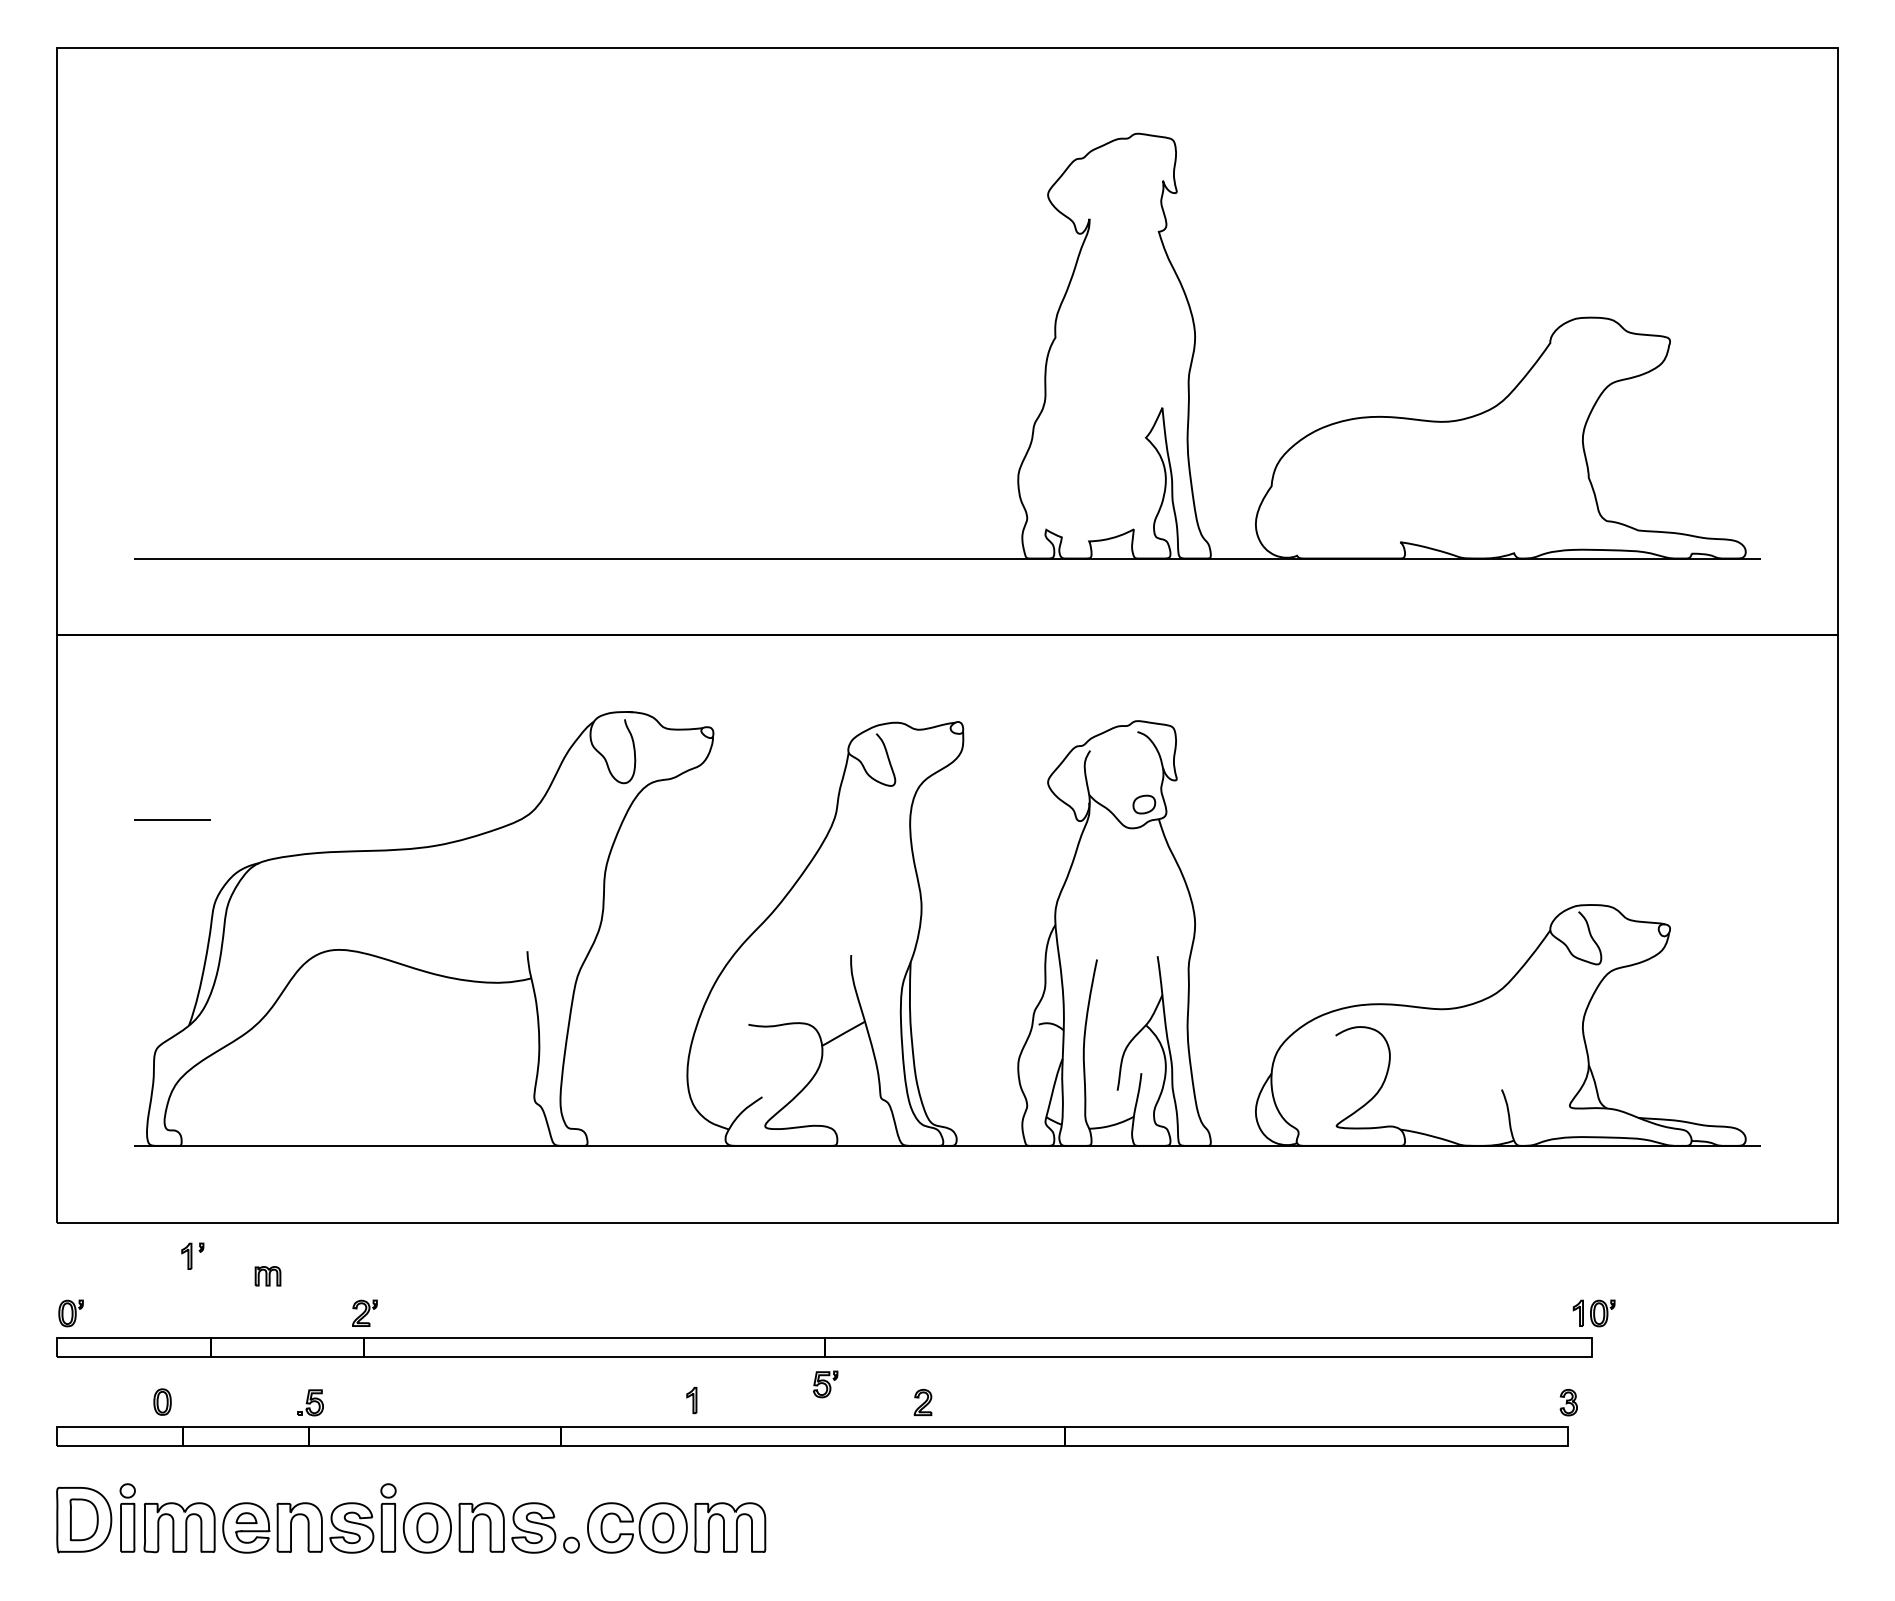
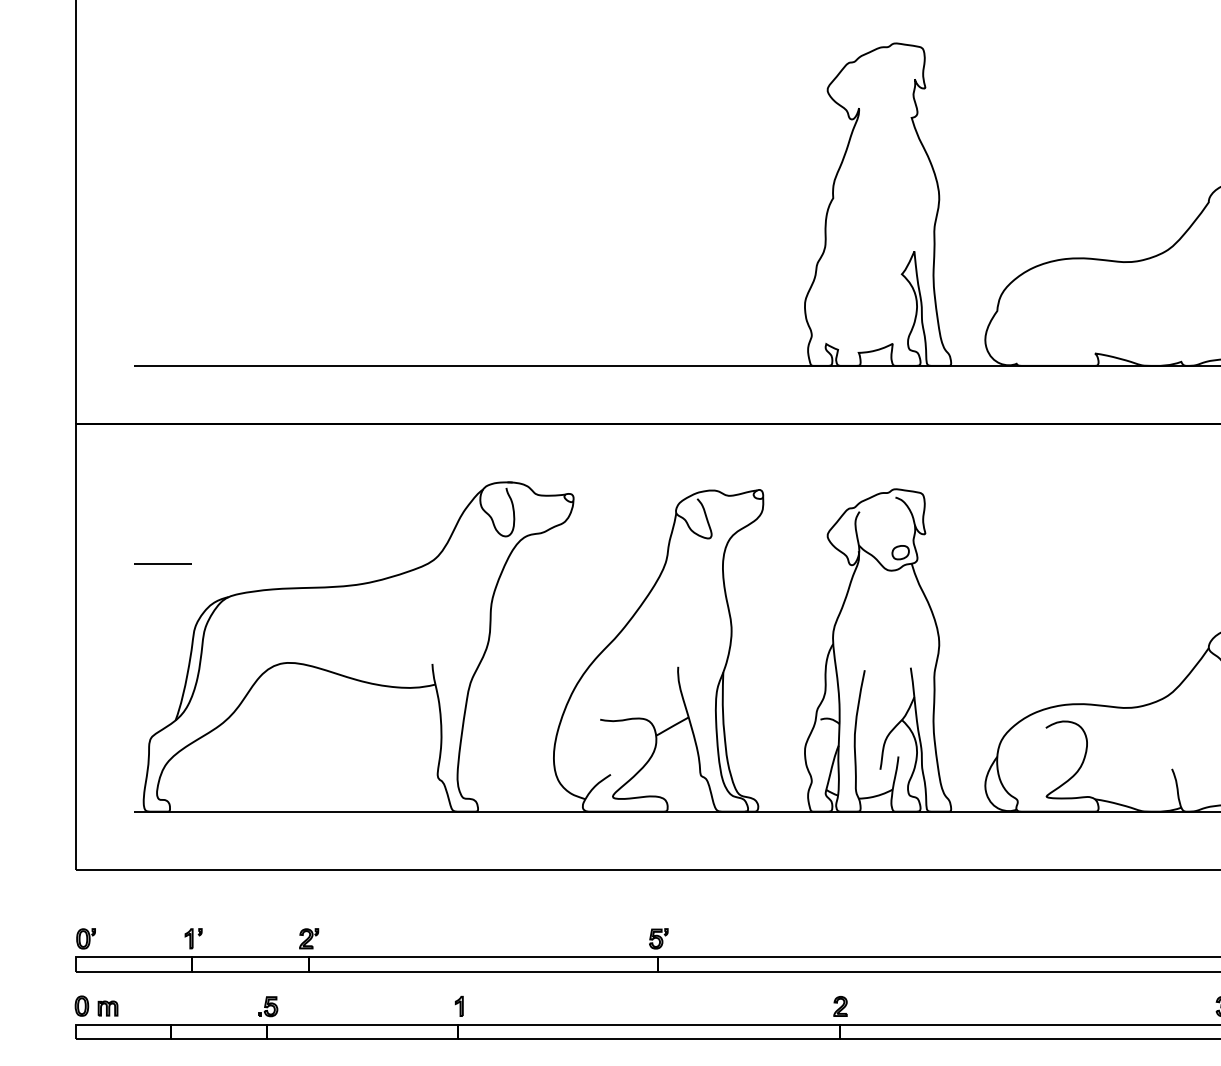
part: (192, 1255) -> (193, 938), moved
part: (267, 1276) -> (107, 1008), moved
part: (825, 1384) -> (658, 938), moved
part: (691, 1399) -> (459, 1005), moved
part: (162, 1401) -> (81, 1005), moved
part: (922, 1402) -> (840, 1006), moved

